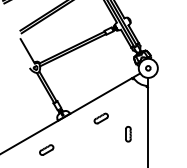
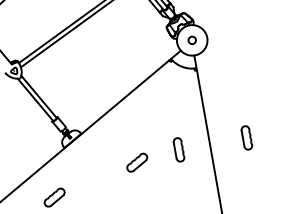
part: (100, 118) -> (136, 162), moved
part: (171, 134) -> (247, 138), added

